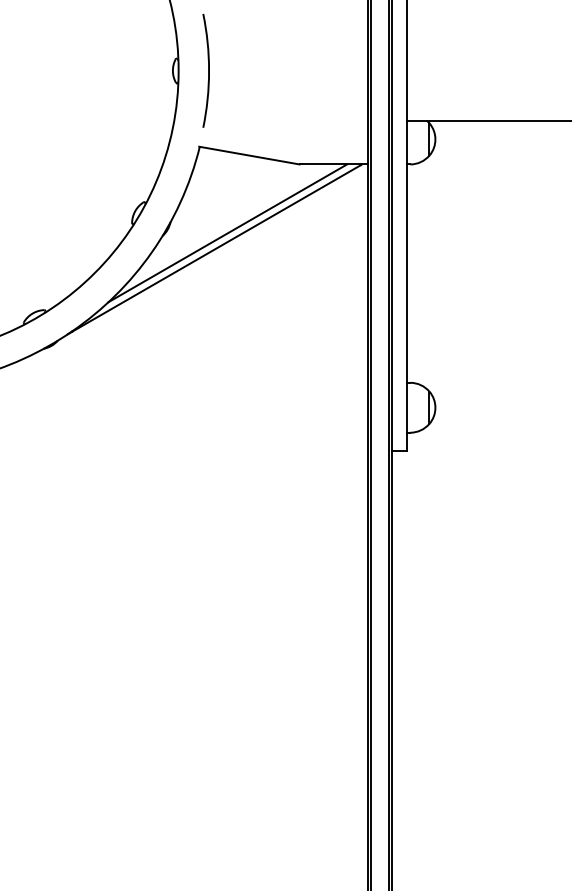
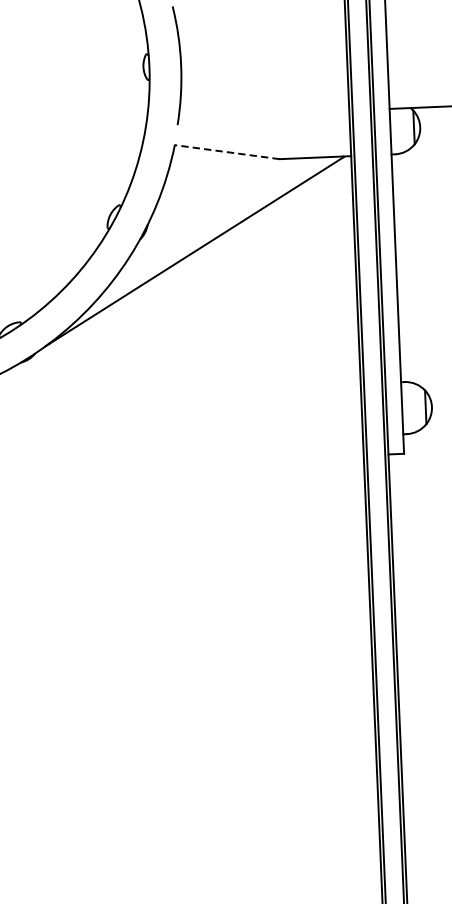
line: (249, 155) -> (227, 152), solid -> dashed
line: (227, 233) -> (207, 234), removed

